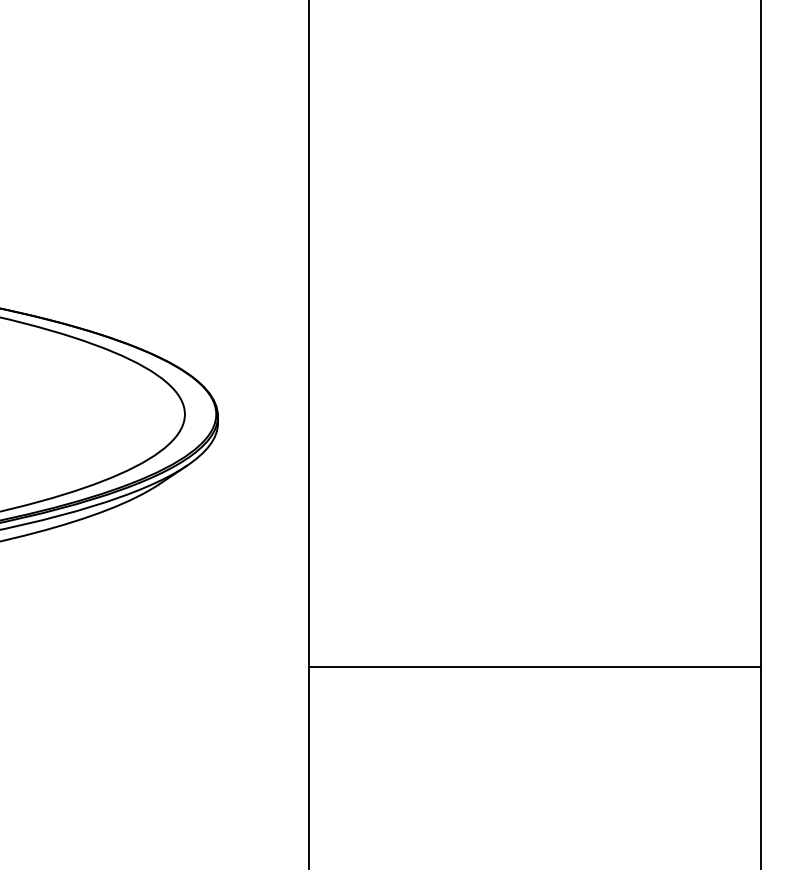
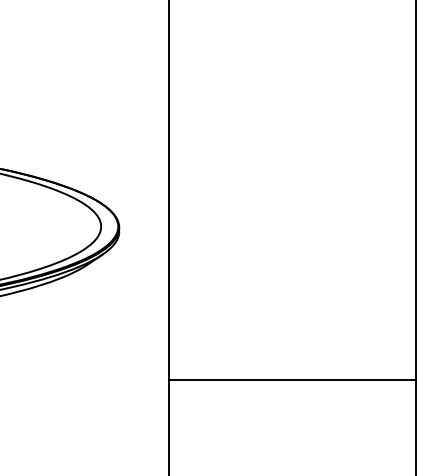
line: (534, 668) -> (292, 380), moved

